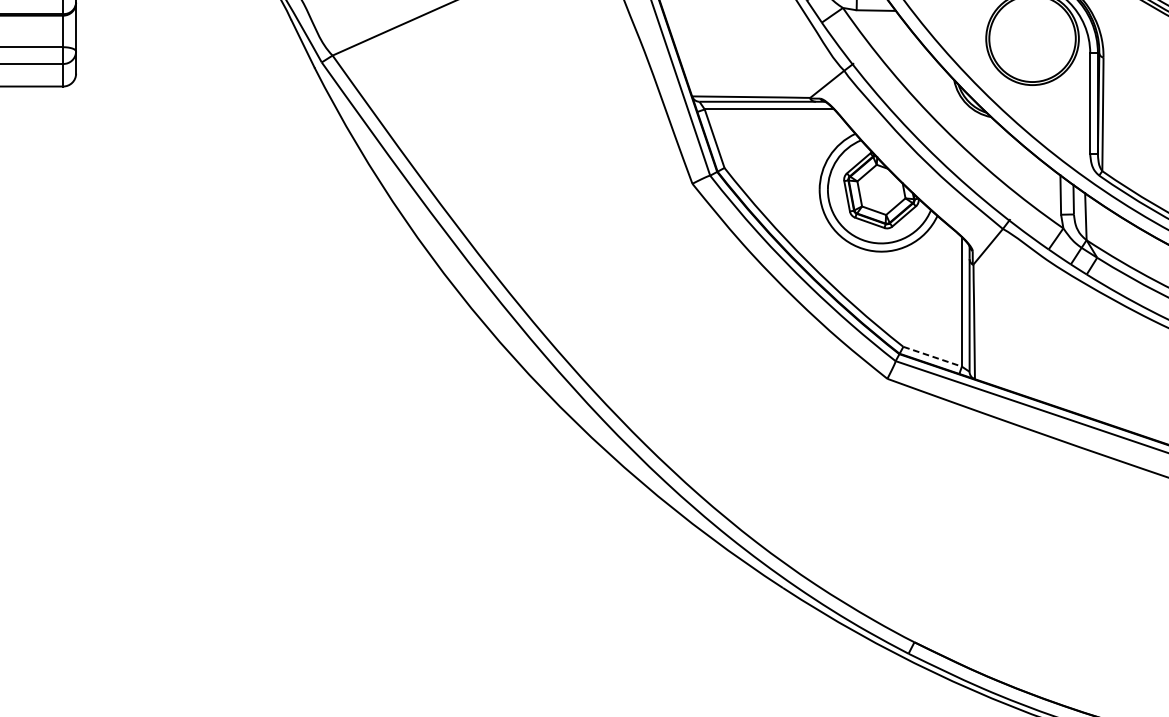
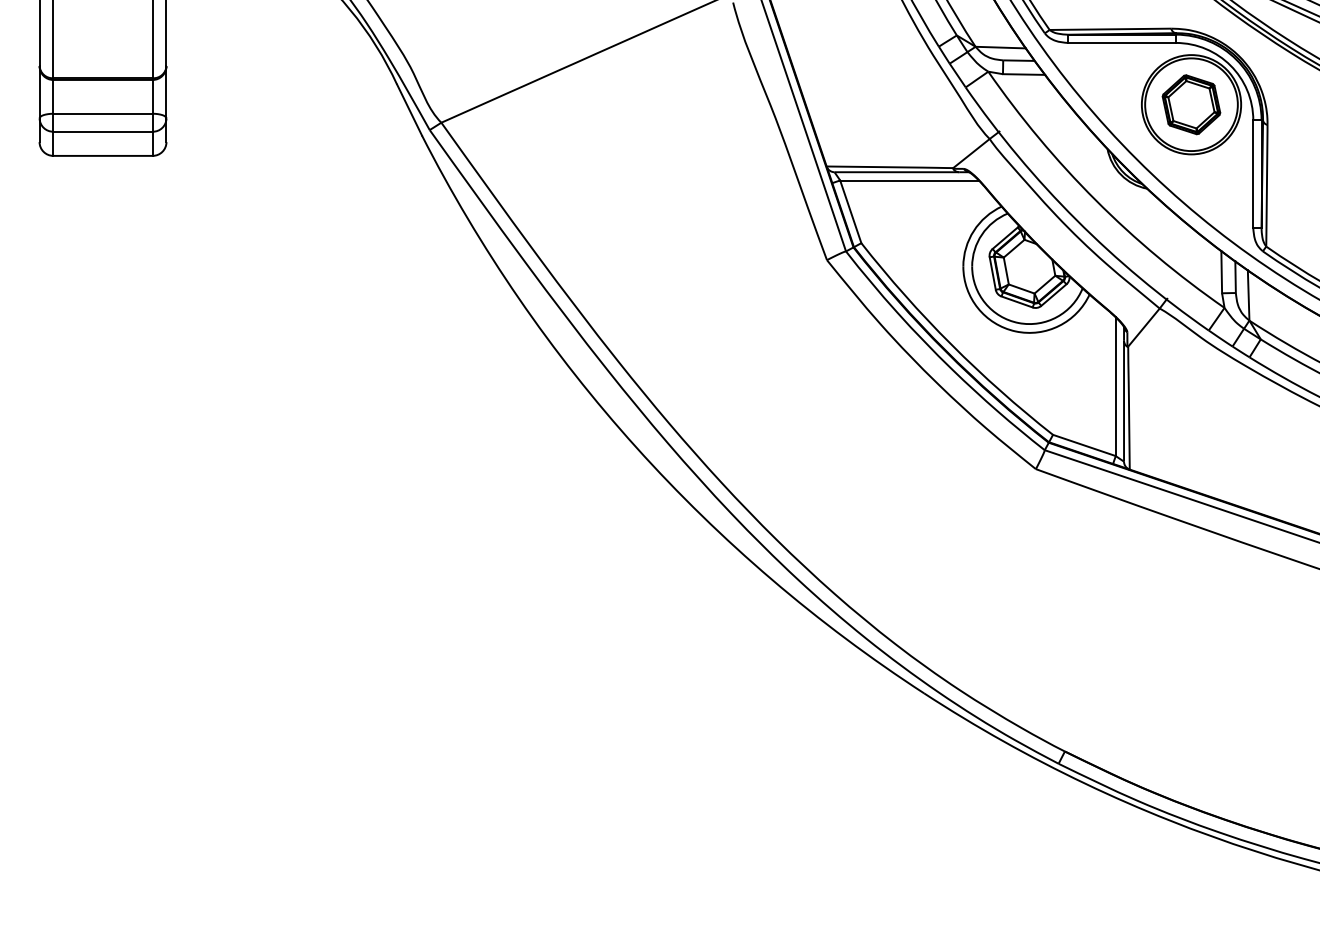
part: (1032, 38) -> (1191, 104), added
line: (932, 356) -> (1084, 445), dashed -> solid

